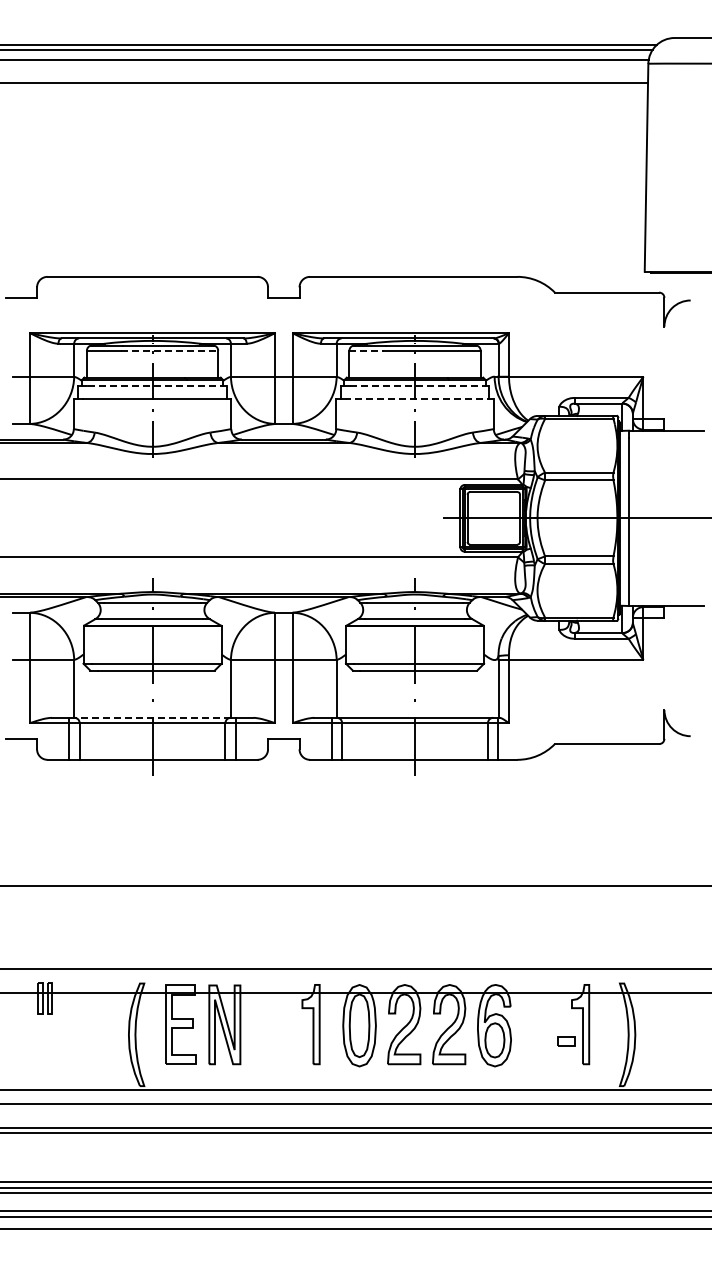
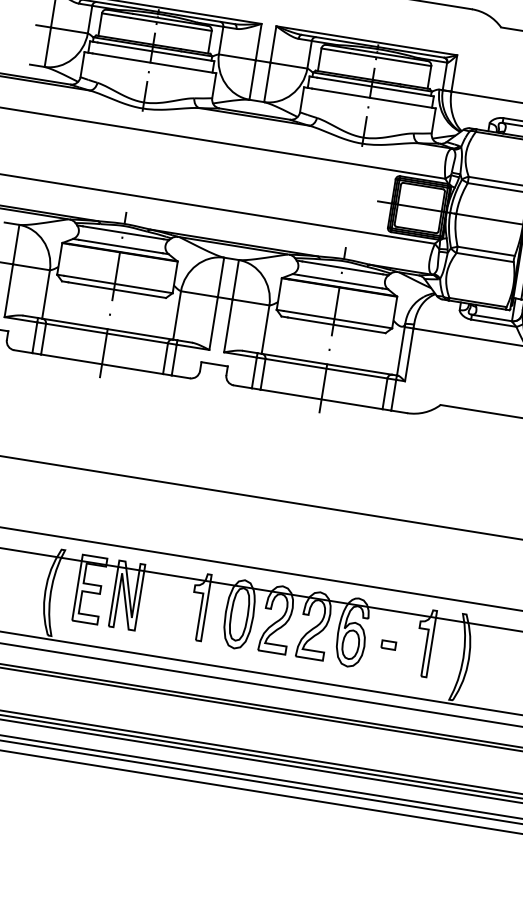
line: (169, 350) -> (171, 24), dashed -> solid
line: (367, 350) -> (336, 50), dashed -> solid
line: (157, 385) -> (156, 51), dashed -> solid
line: (419, 385) -> (375, 87), dashed -> solid
line: (419, 399) -> (373, 98), dashed -> solid
line: (152, 717) -> (107, 328), dashed -> solid
part: (566, 1041) -> (389, 644), moved

